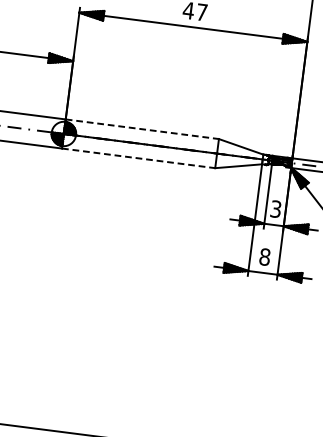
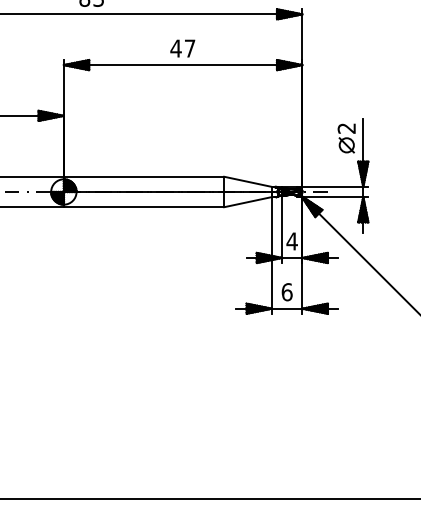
line: (142, 129) -> (144, 176), dashed -> solid
line: (139, 158) -> (144, 207), dashed -> solid
text: (275, 209) -> (291, 241), 3 -> 4
text: (264, 257) -> (286, 292), 8 -> 6

